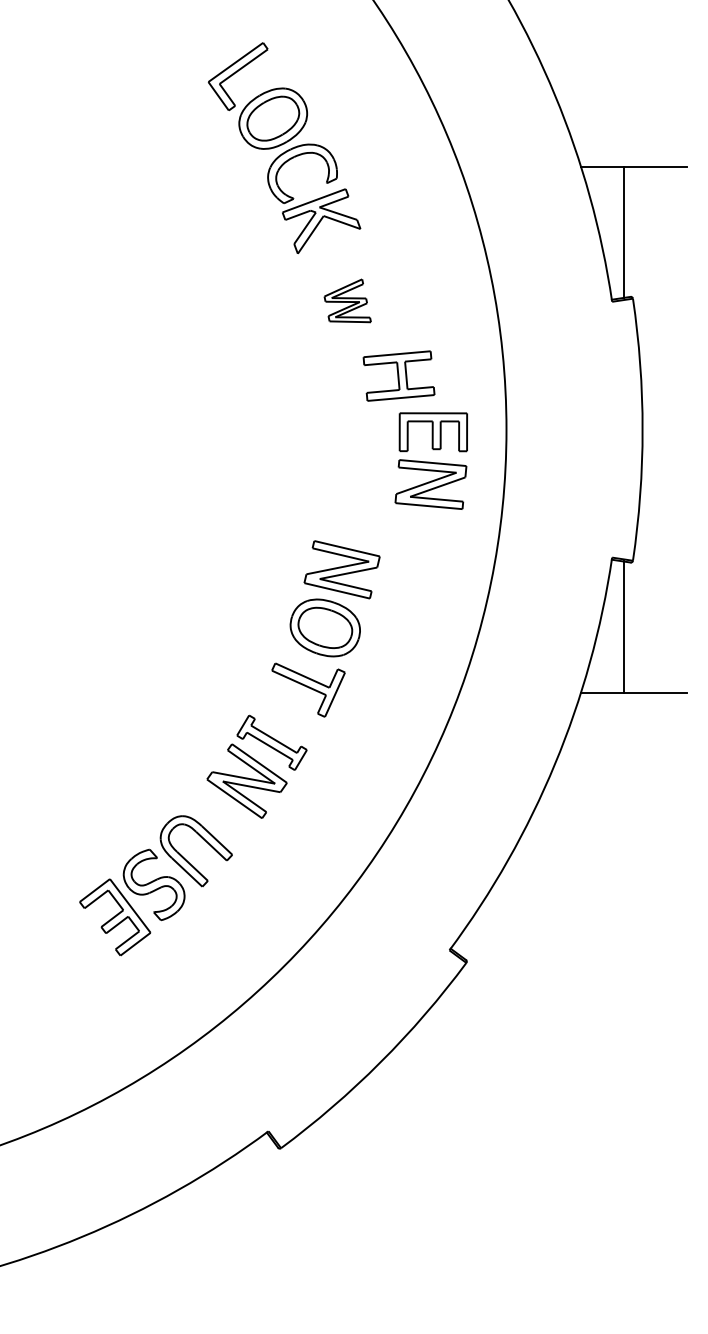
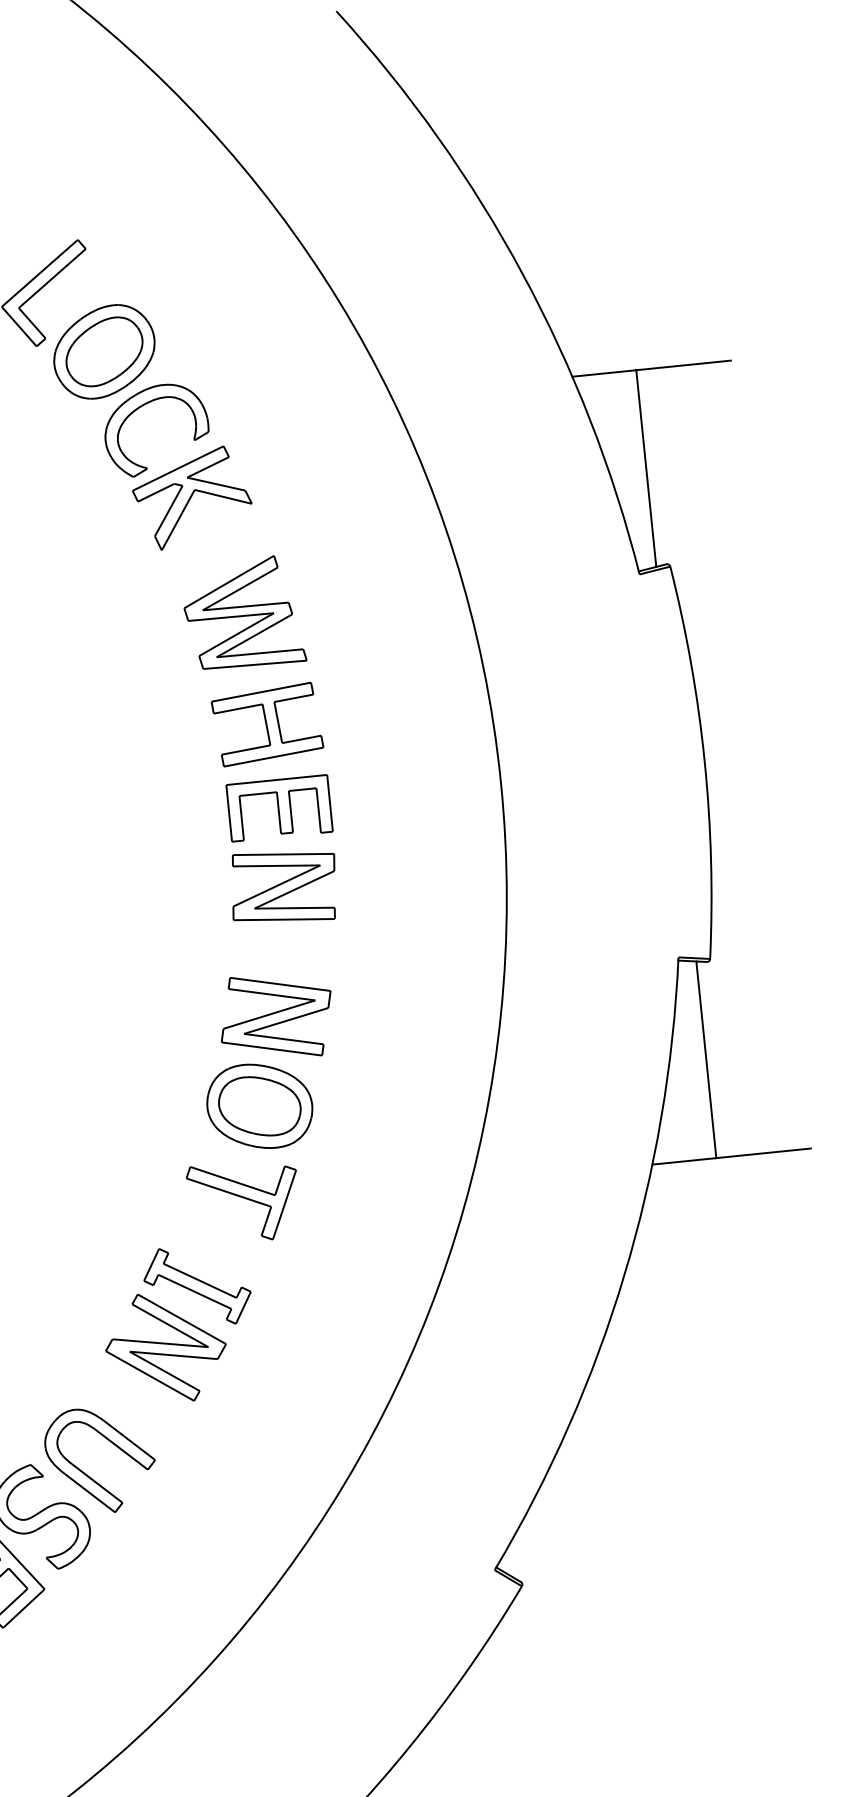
part: (347, 300) -> (243, 612), size x1.67
part: (398, 375) -> (266, 723), moved
part: (430, 460) -> (279, 851), moved

